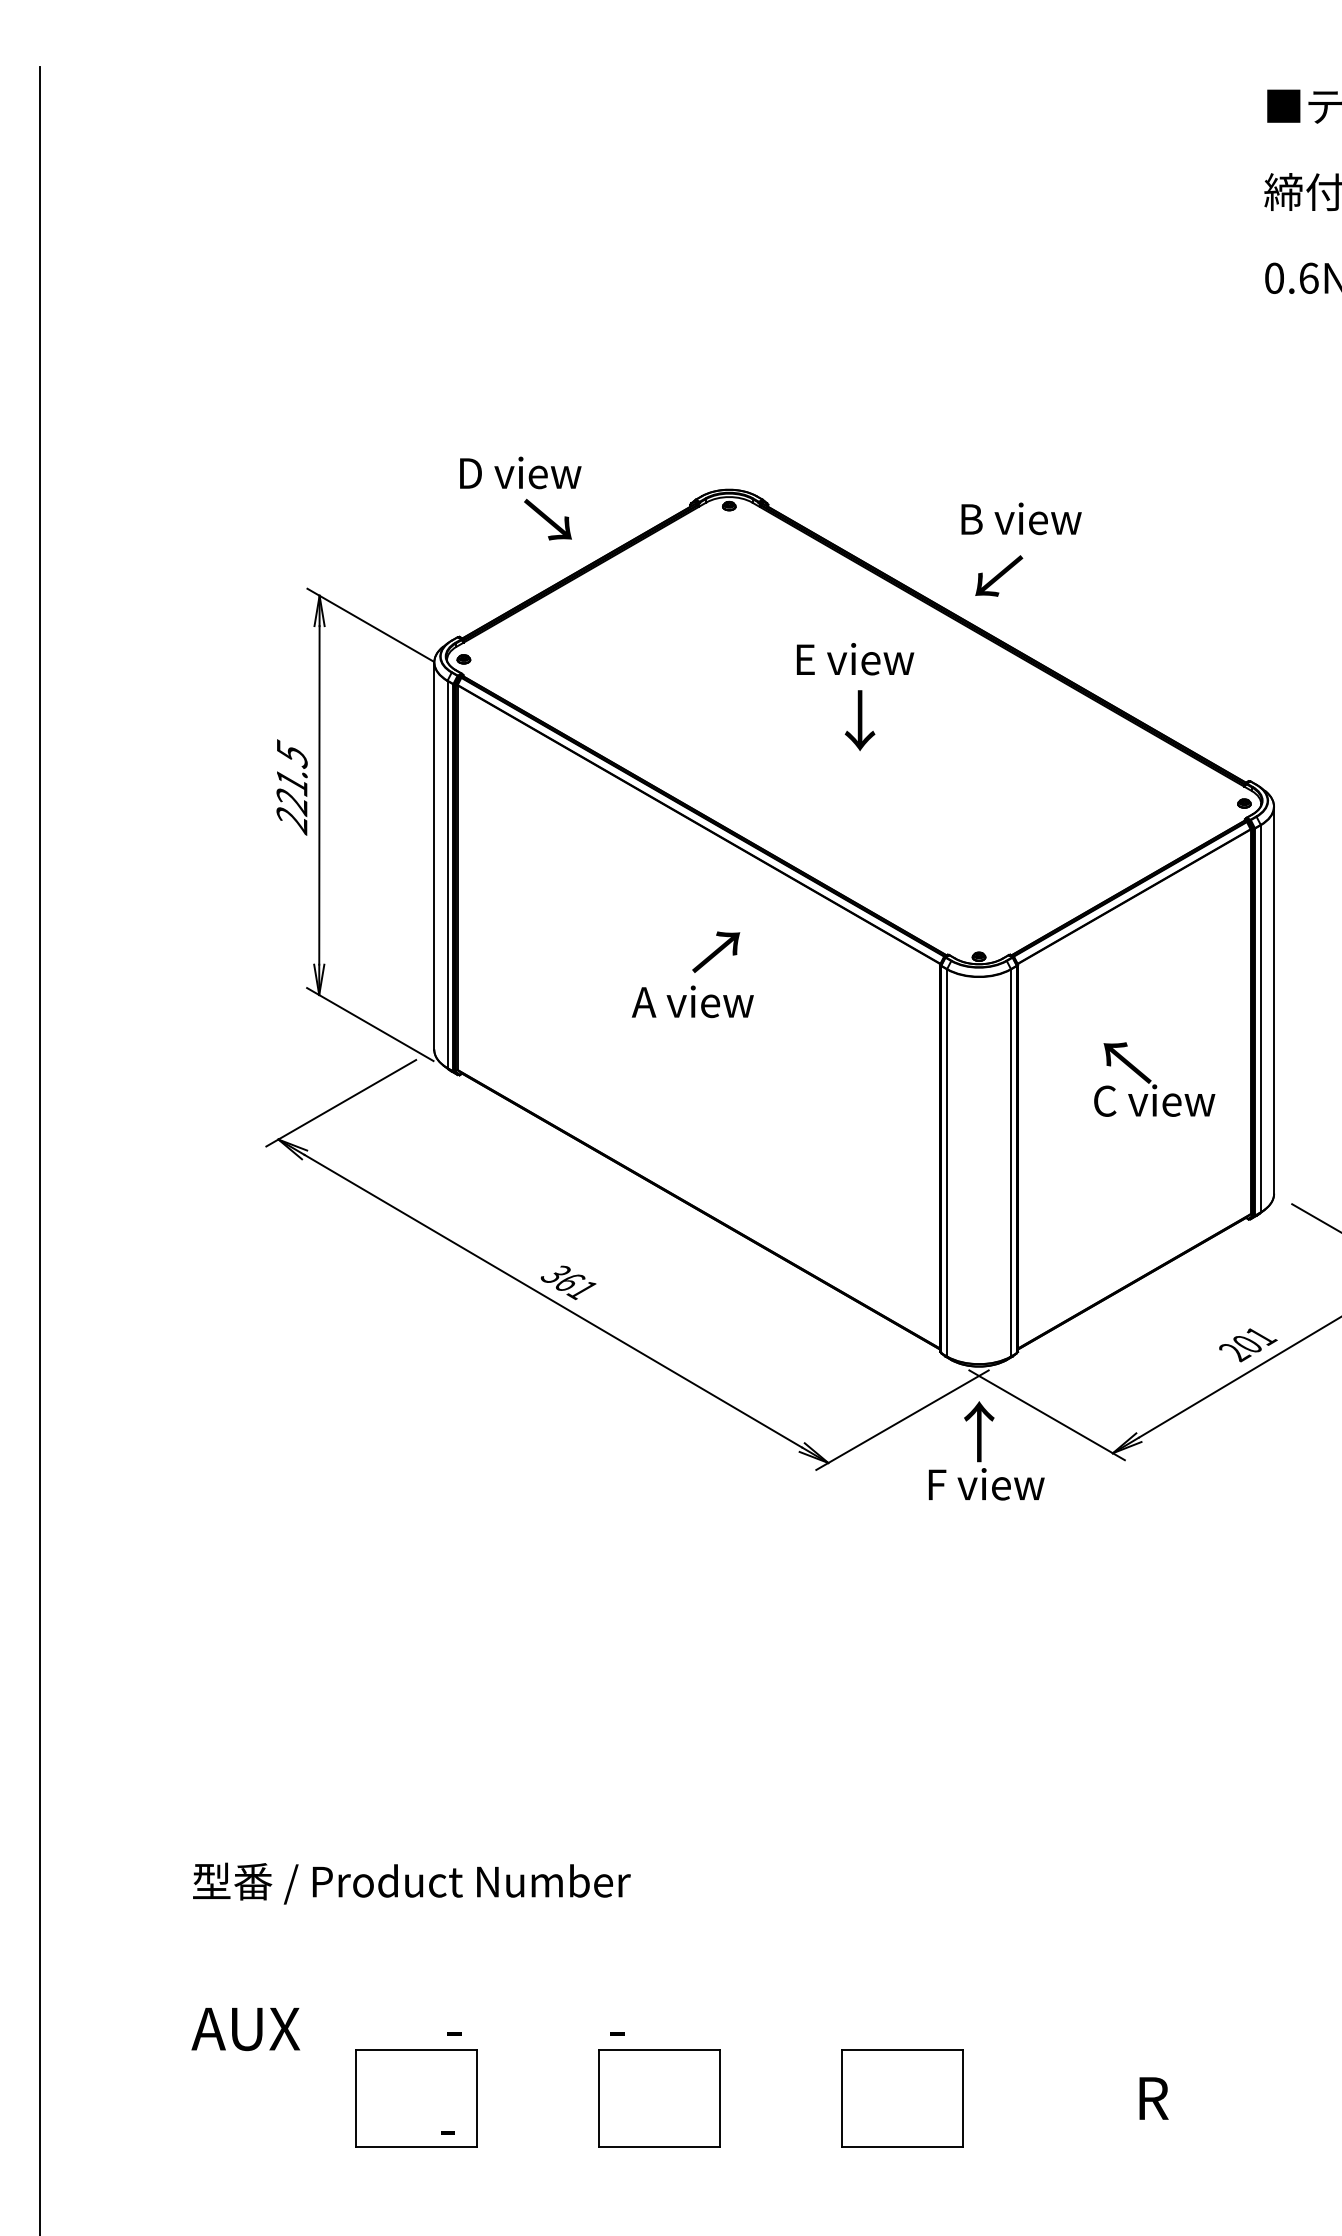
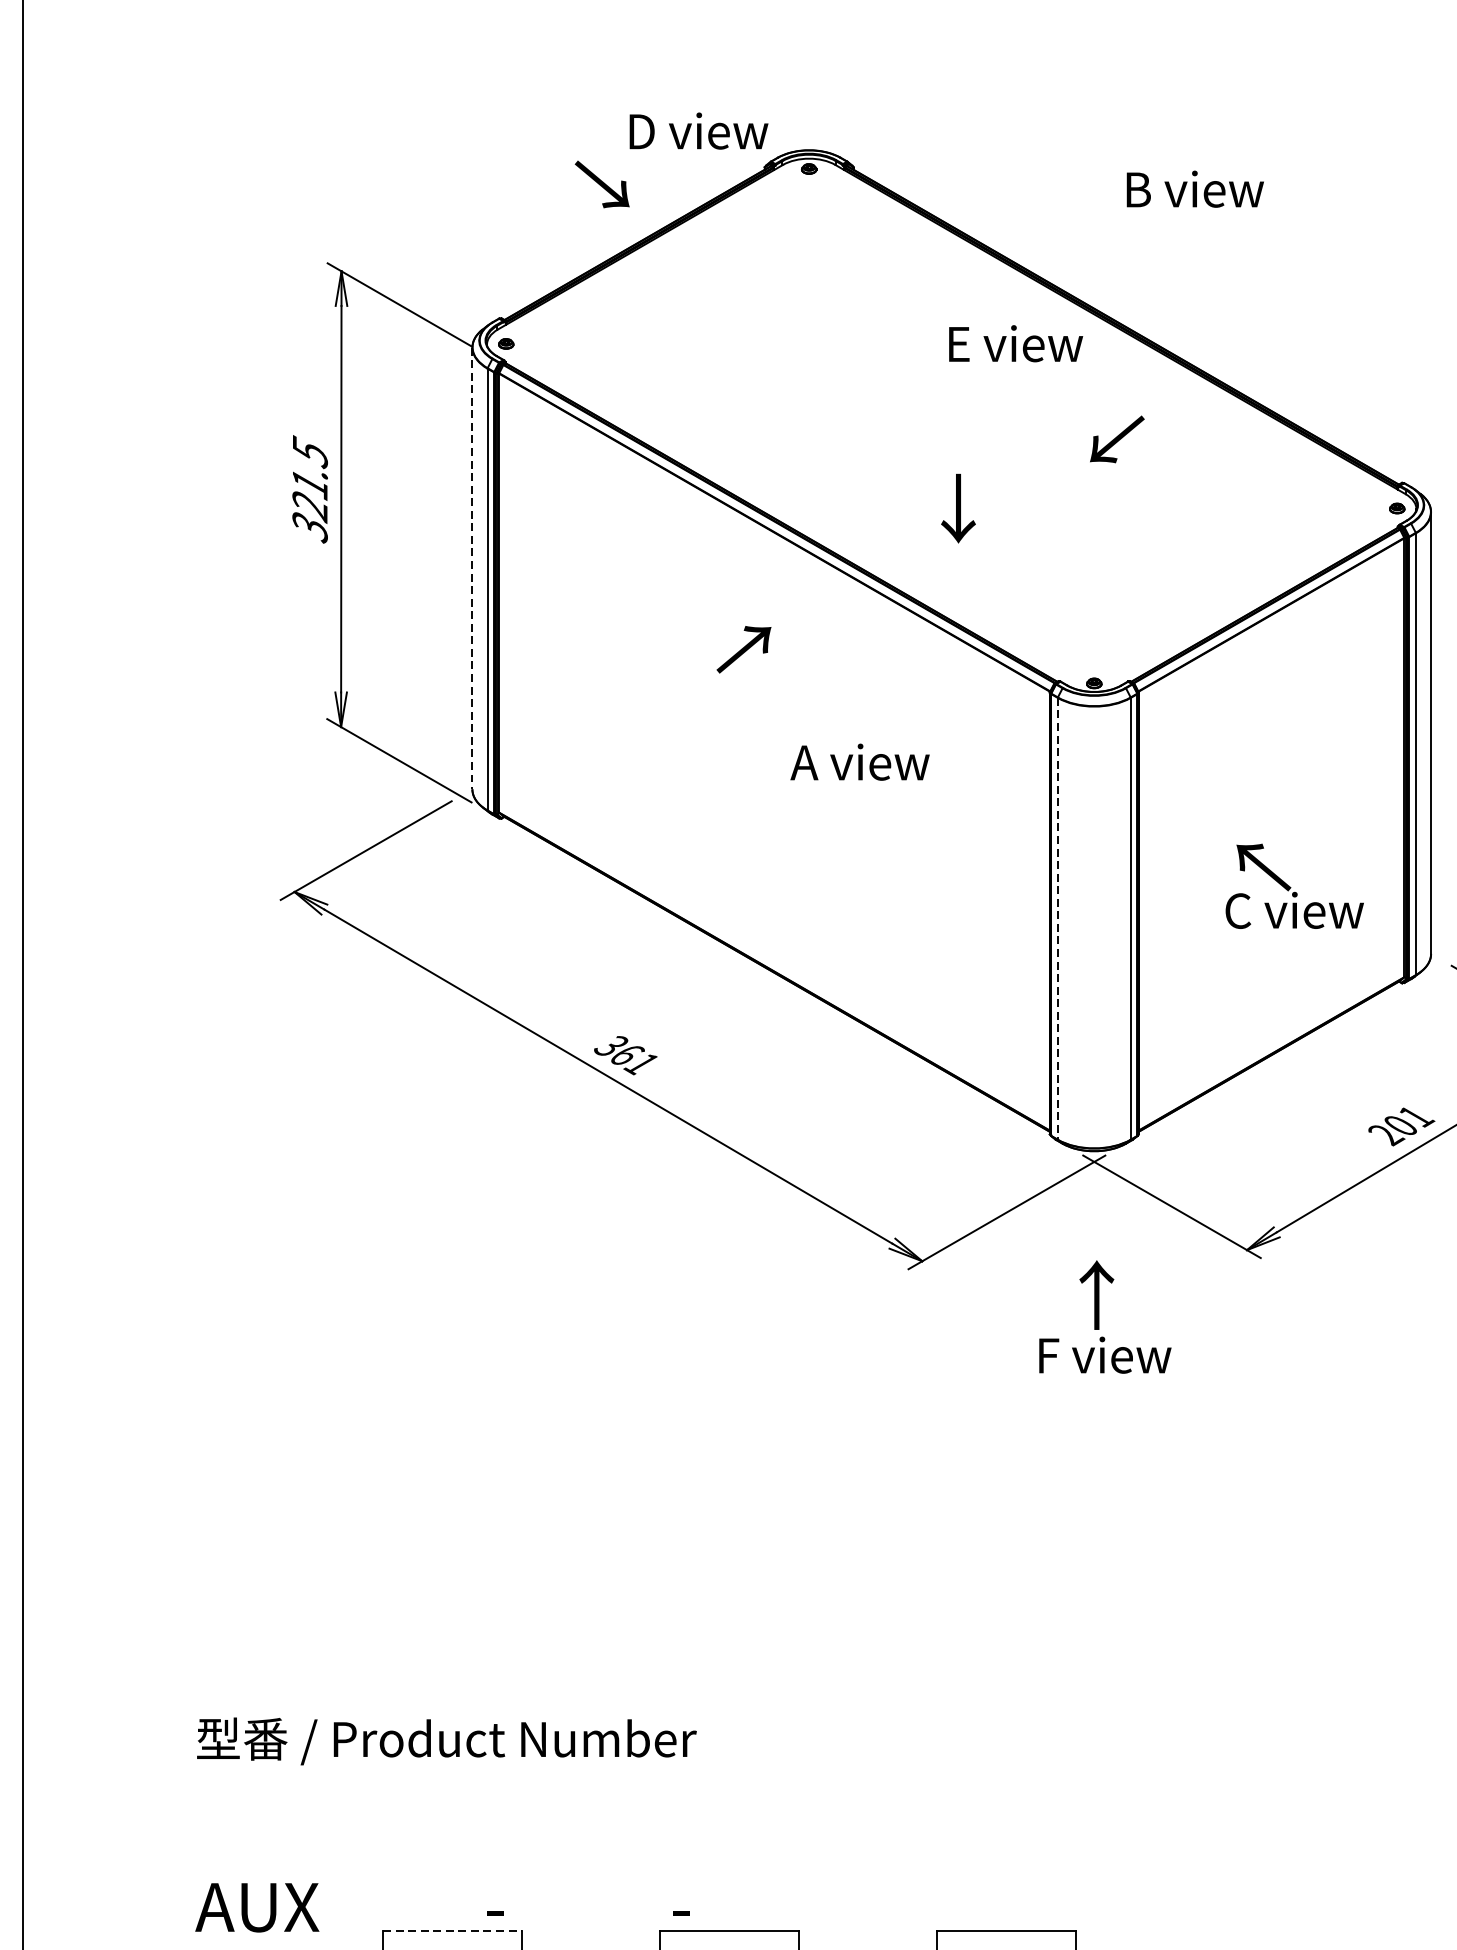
text: (520, 472) -> (698, 130), moved
text: (1021, 518) -> (1195, 188), moved
text: (999, 575) -> (1117, 438), moved
text: (855, 659) -> (1016, 344), moved
text: (859, 720) -> (957, 508), moved
text: (292, 820) -> (310, 527), 221.5 -> 321.5
line: (434, 856) -> (472, 568), solid -> dashed
text: (716, 951) -> (744, 648), moved
text: (692, 1001) -> (859, 761), moved
text: (1154, 1079) -> (1294, 886), moved
line: (947, 1163) -> (1058, 919), solid -> dashed
text: (986, 1450) -> (1105, 1316), moved
line: (416, 2049) -> (452, 1930), solid -> dashed

